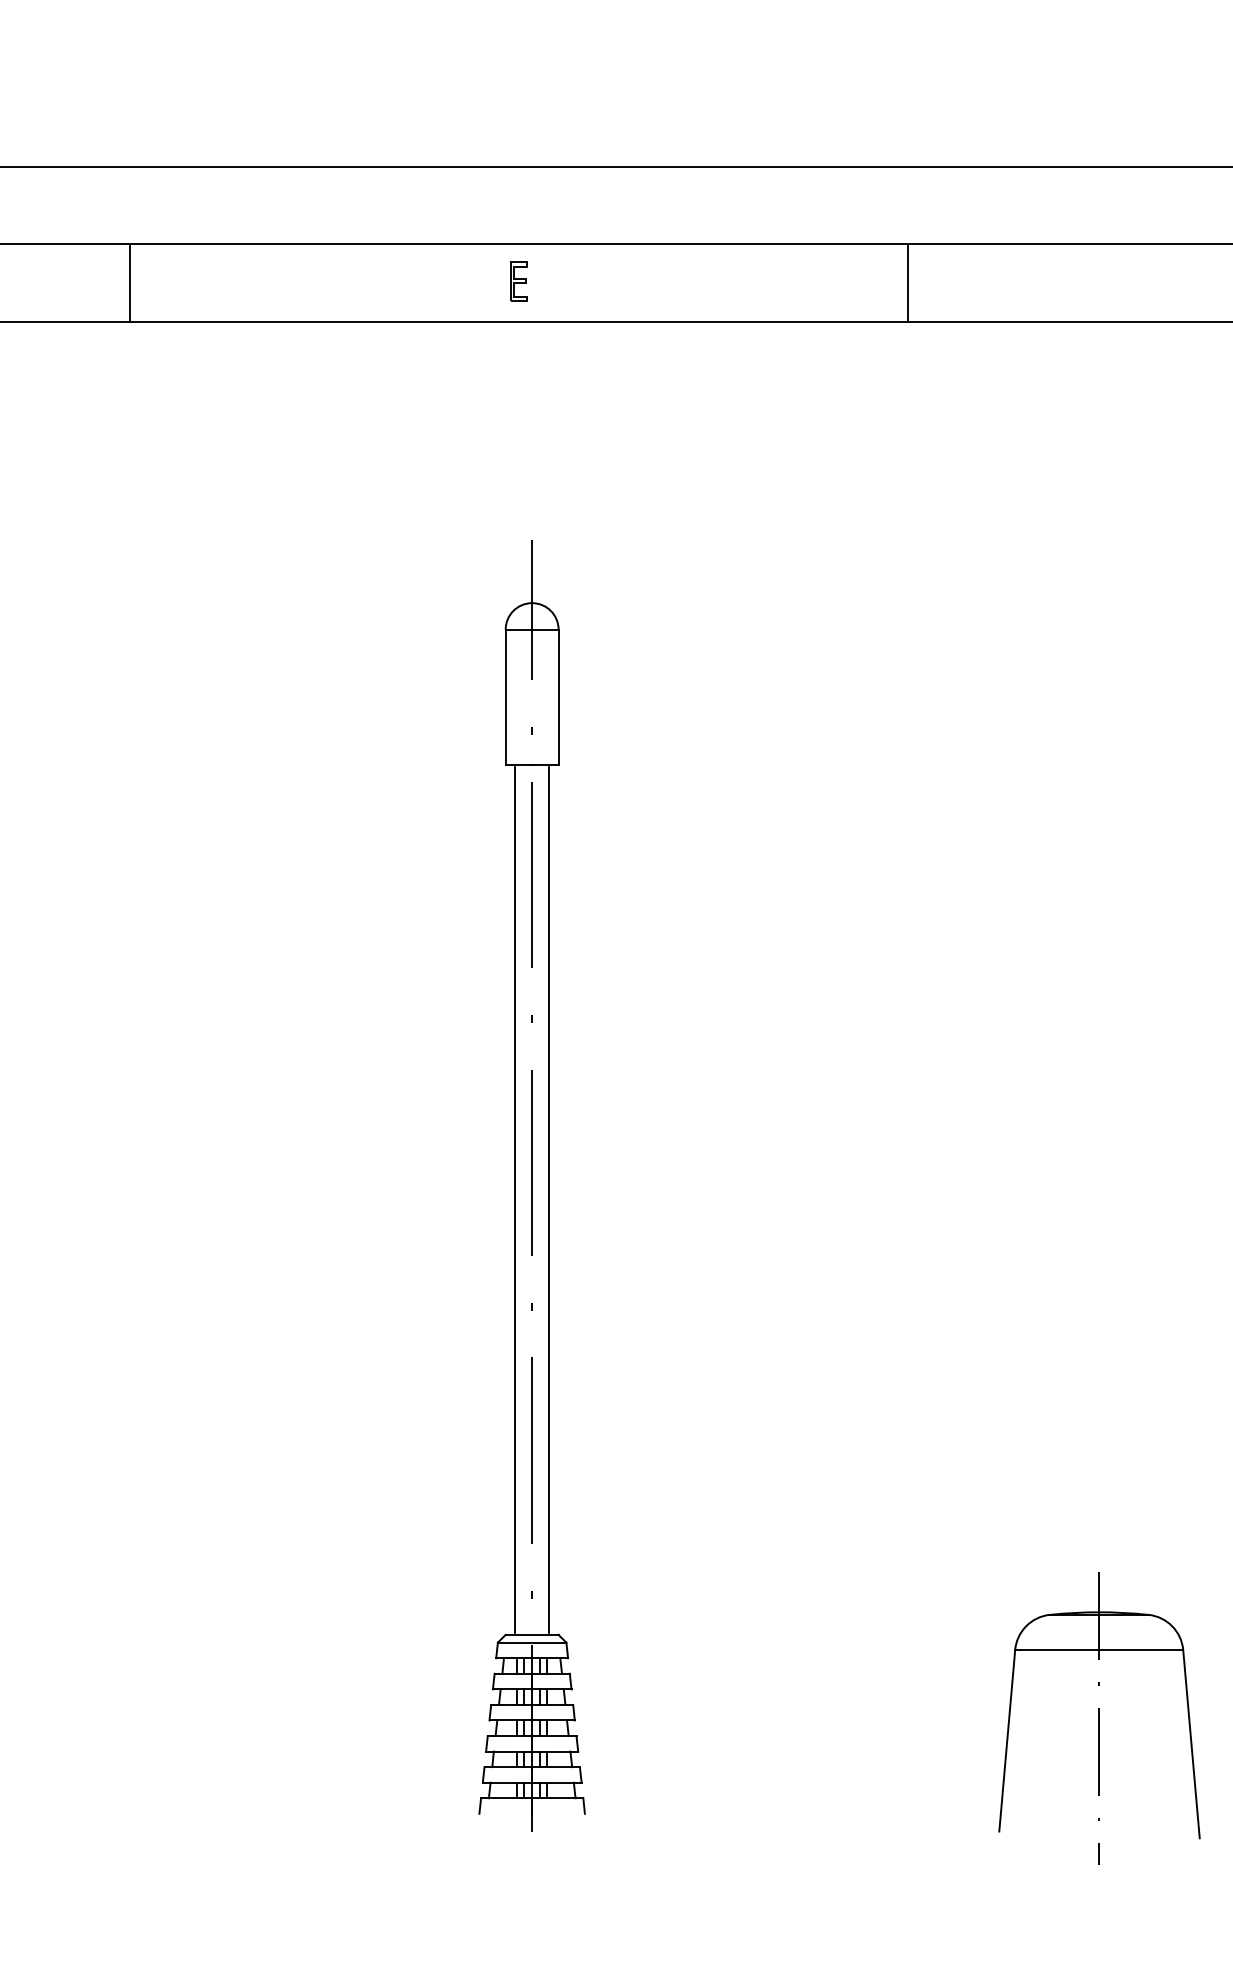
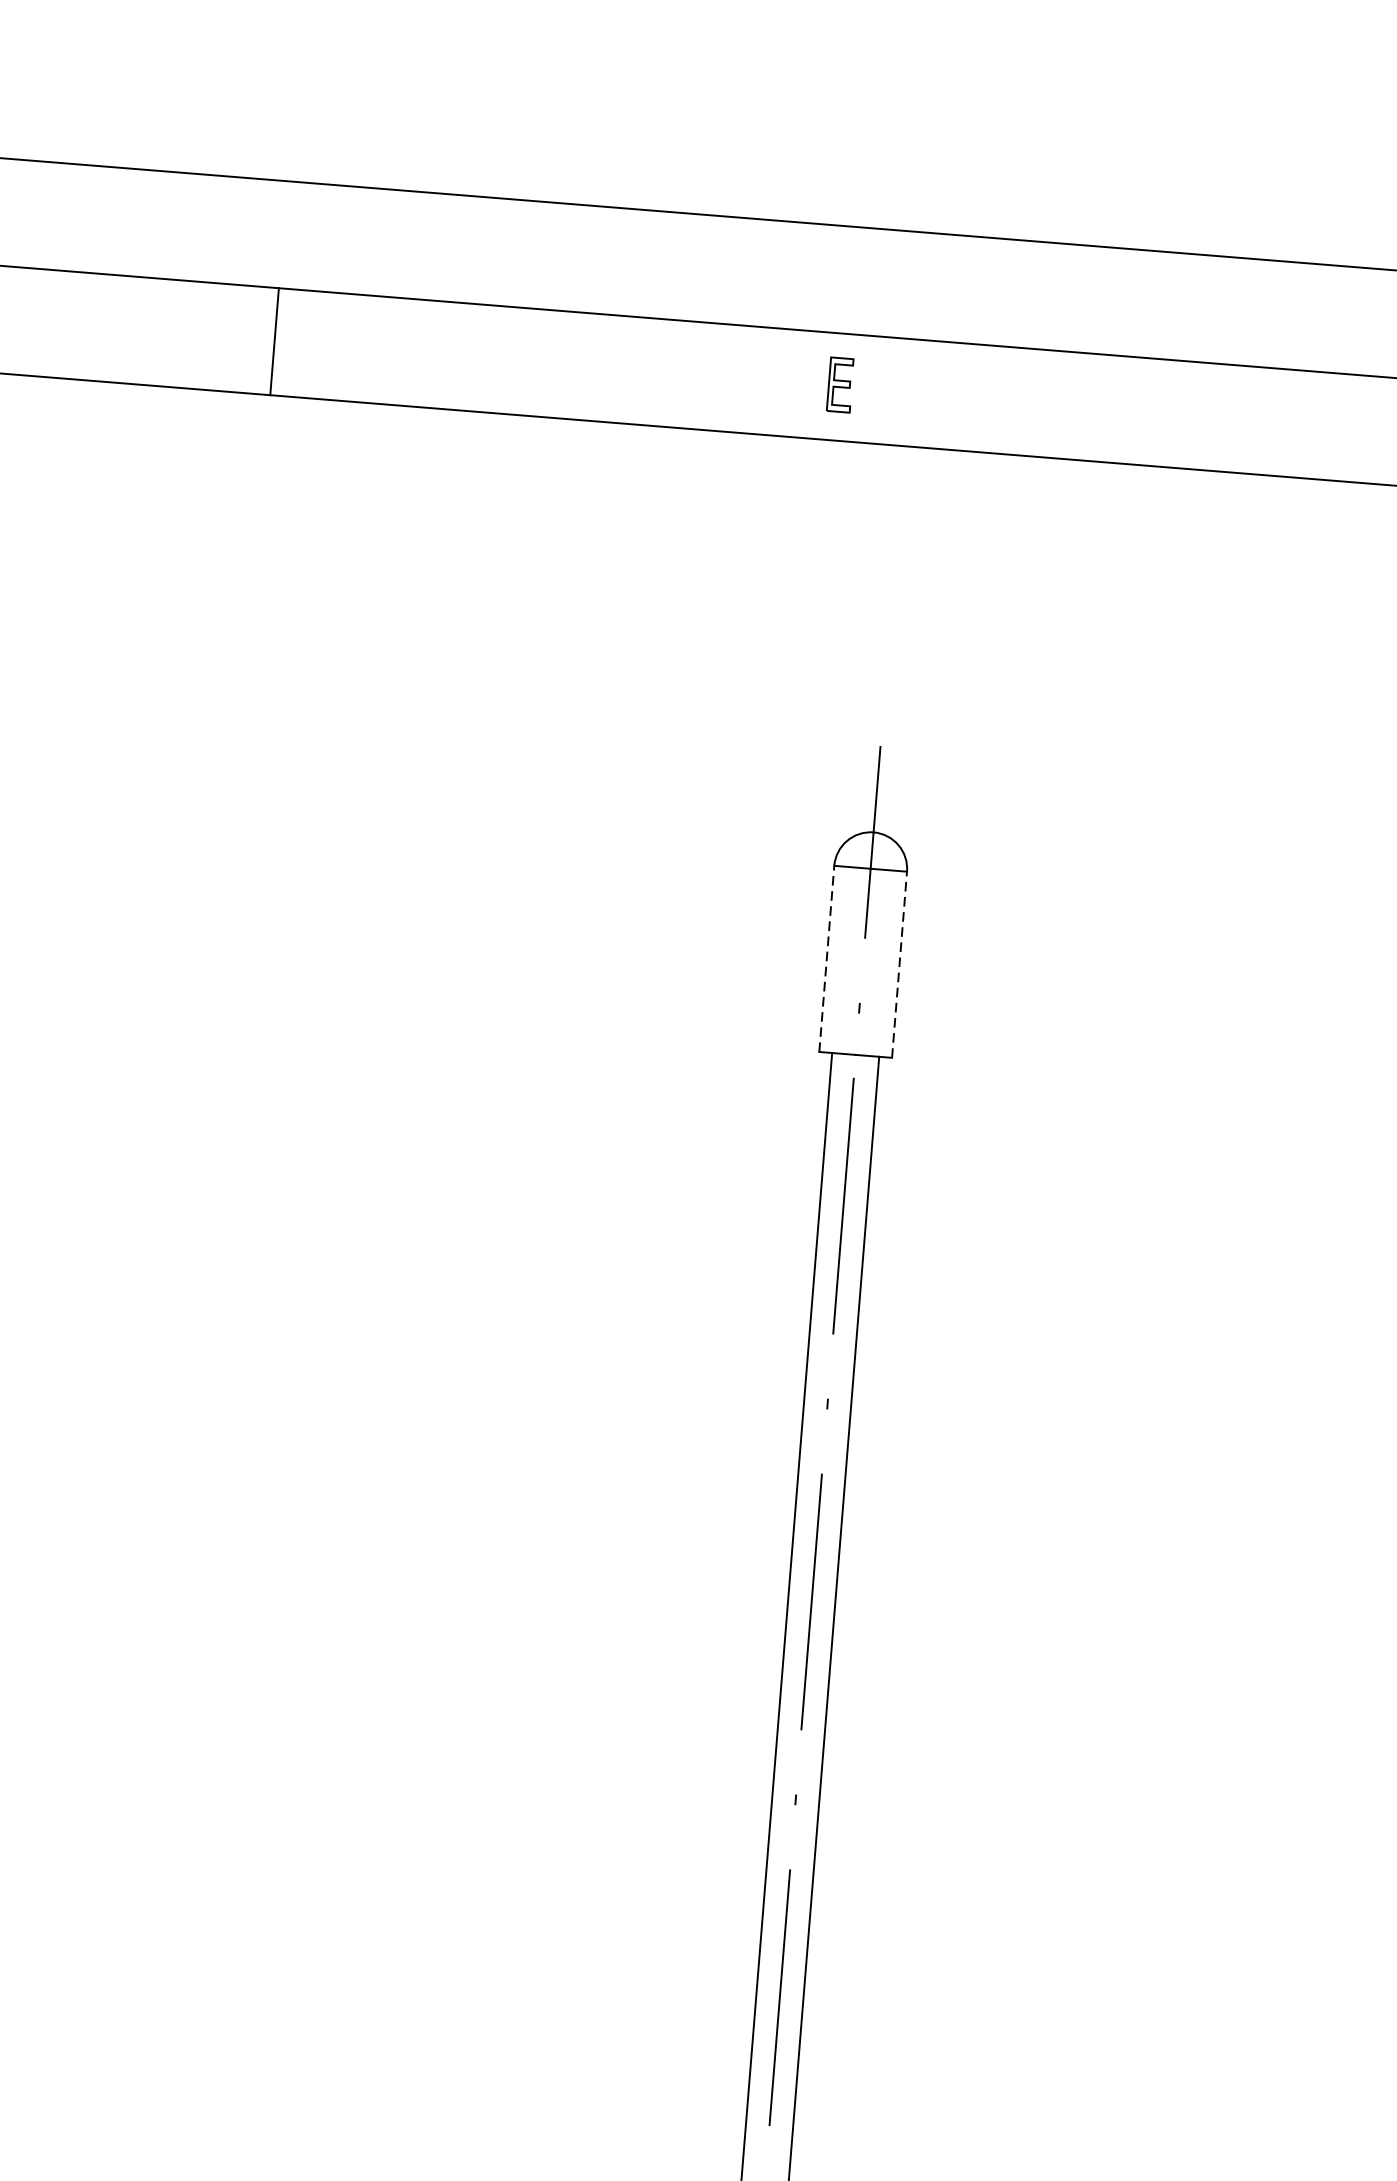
part: (518, 281) -> (839, 384), moved
line: (129, 283) -> (274, 341), moved
line: (505, 697) -> (826, 959), solid -> dashed
line: (558, 697) -> (899, 965), solid -> dashed

